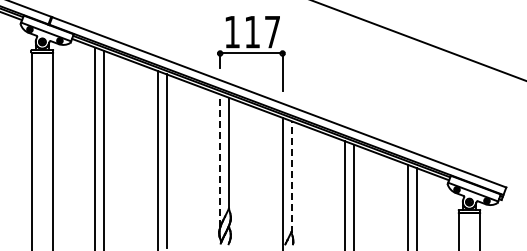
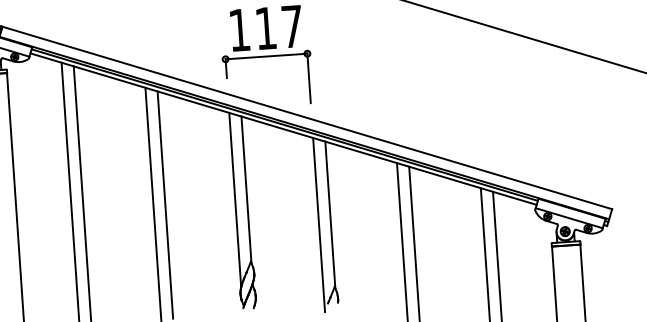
line: (220, 160) -> (235, 199), dashed -> solid
line: (291, 176) -> (329, 213), dashed -> solid

